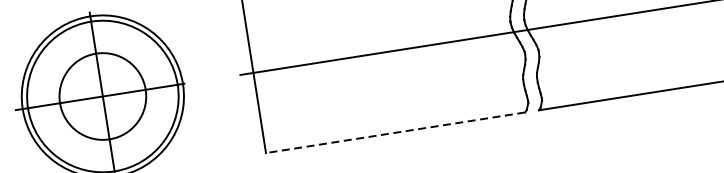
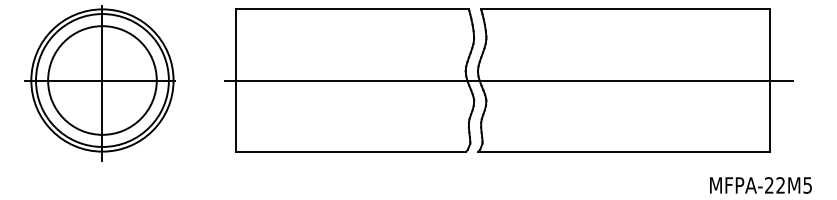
circle: (102, 96) -> (102, 80), size x1.43
line: (394, 132) -> (350, 151), dashed -> solid

